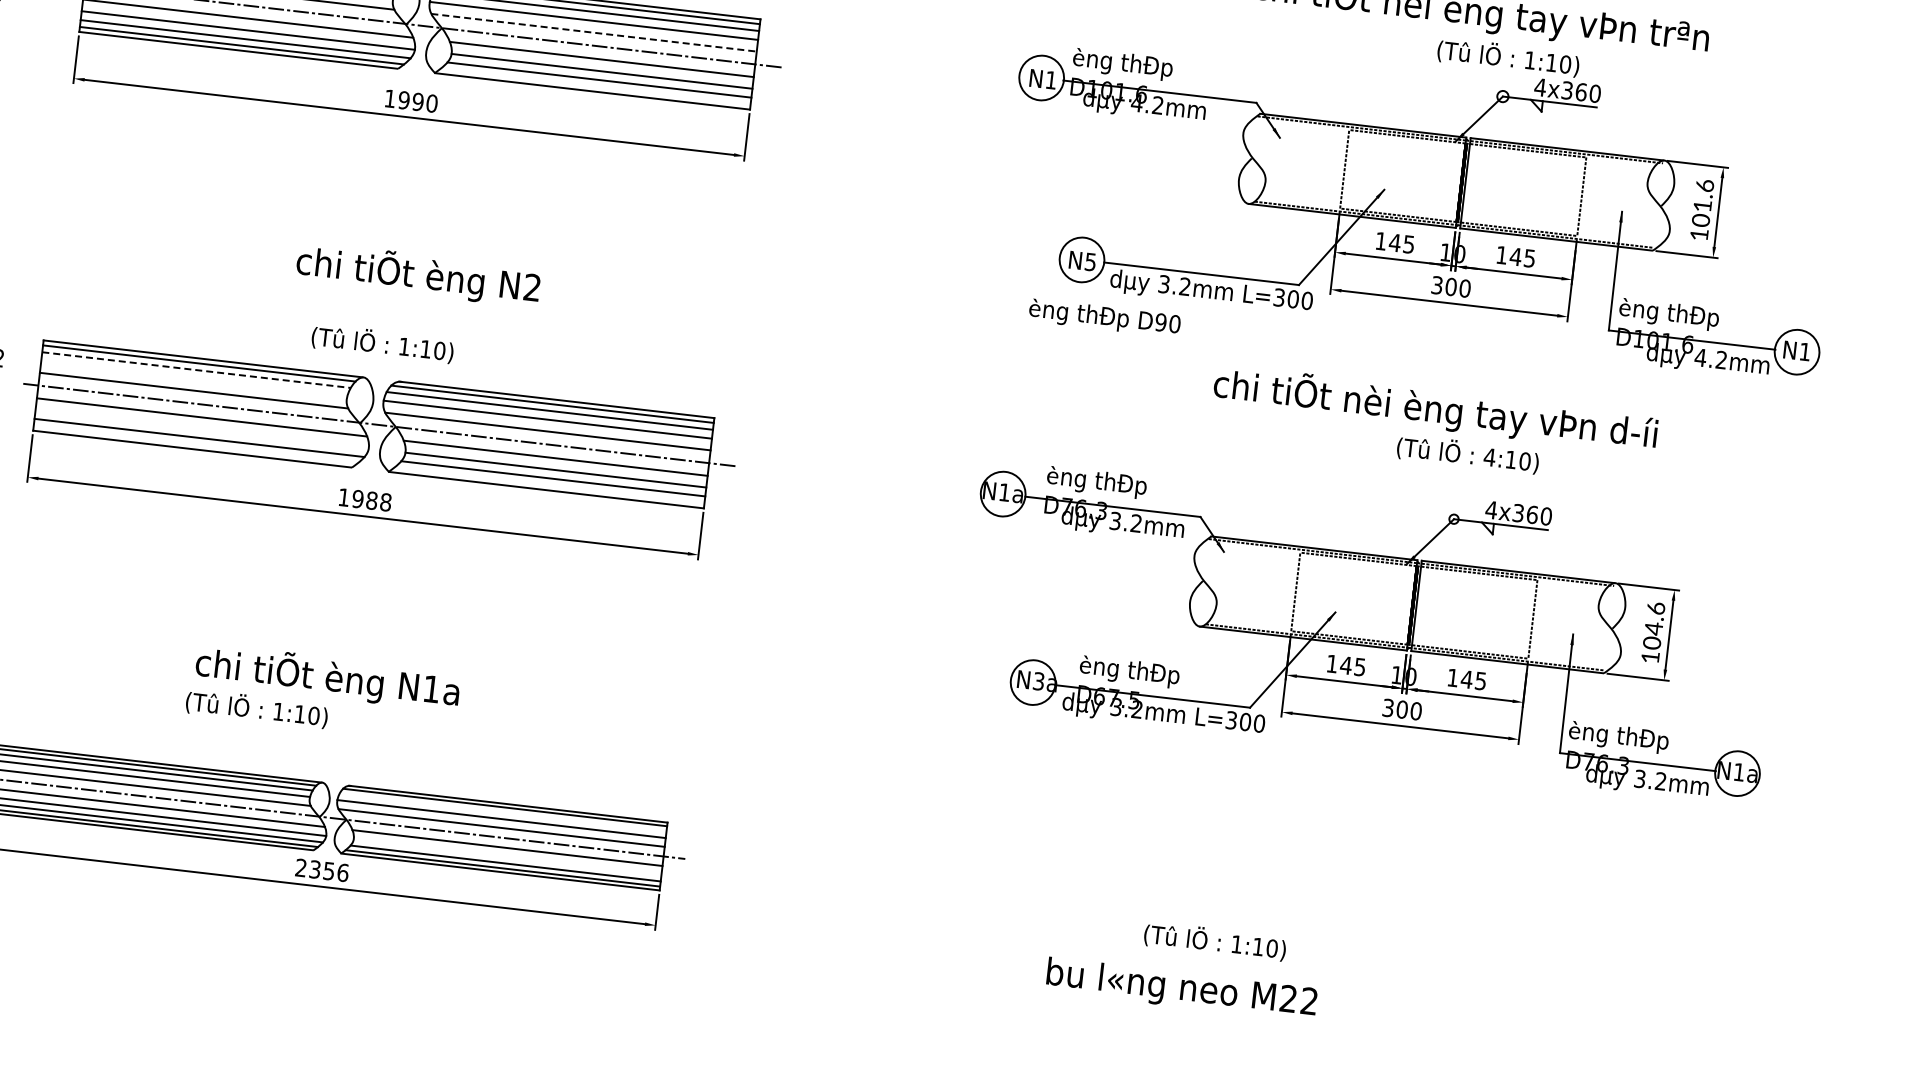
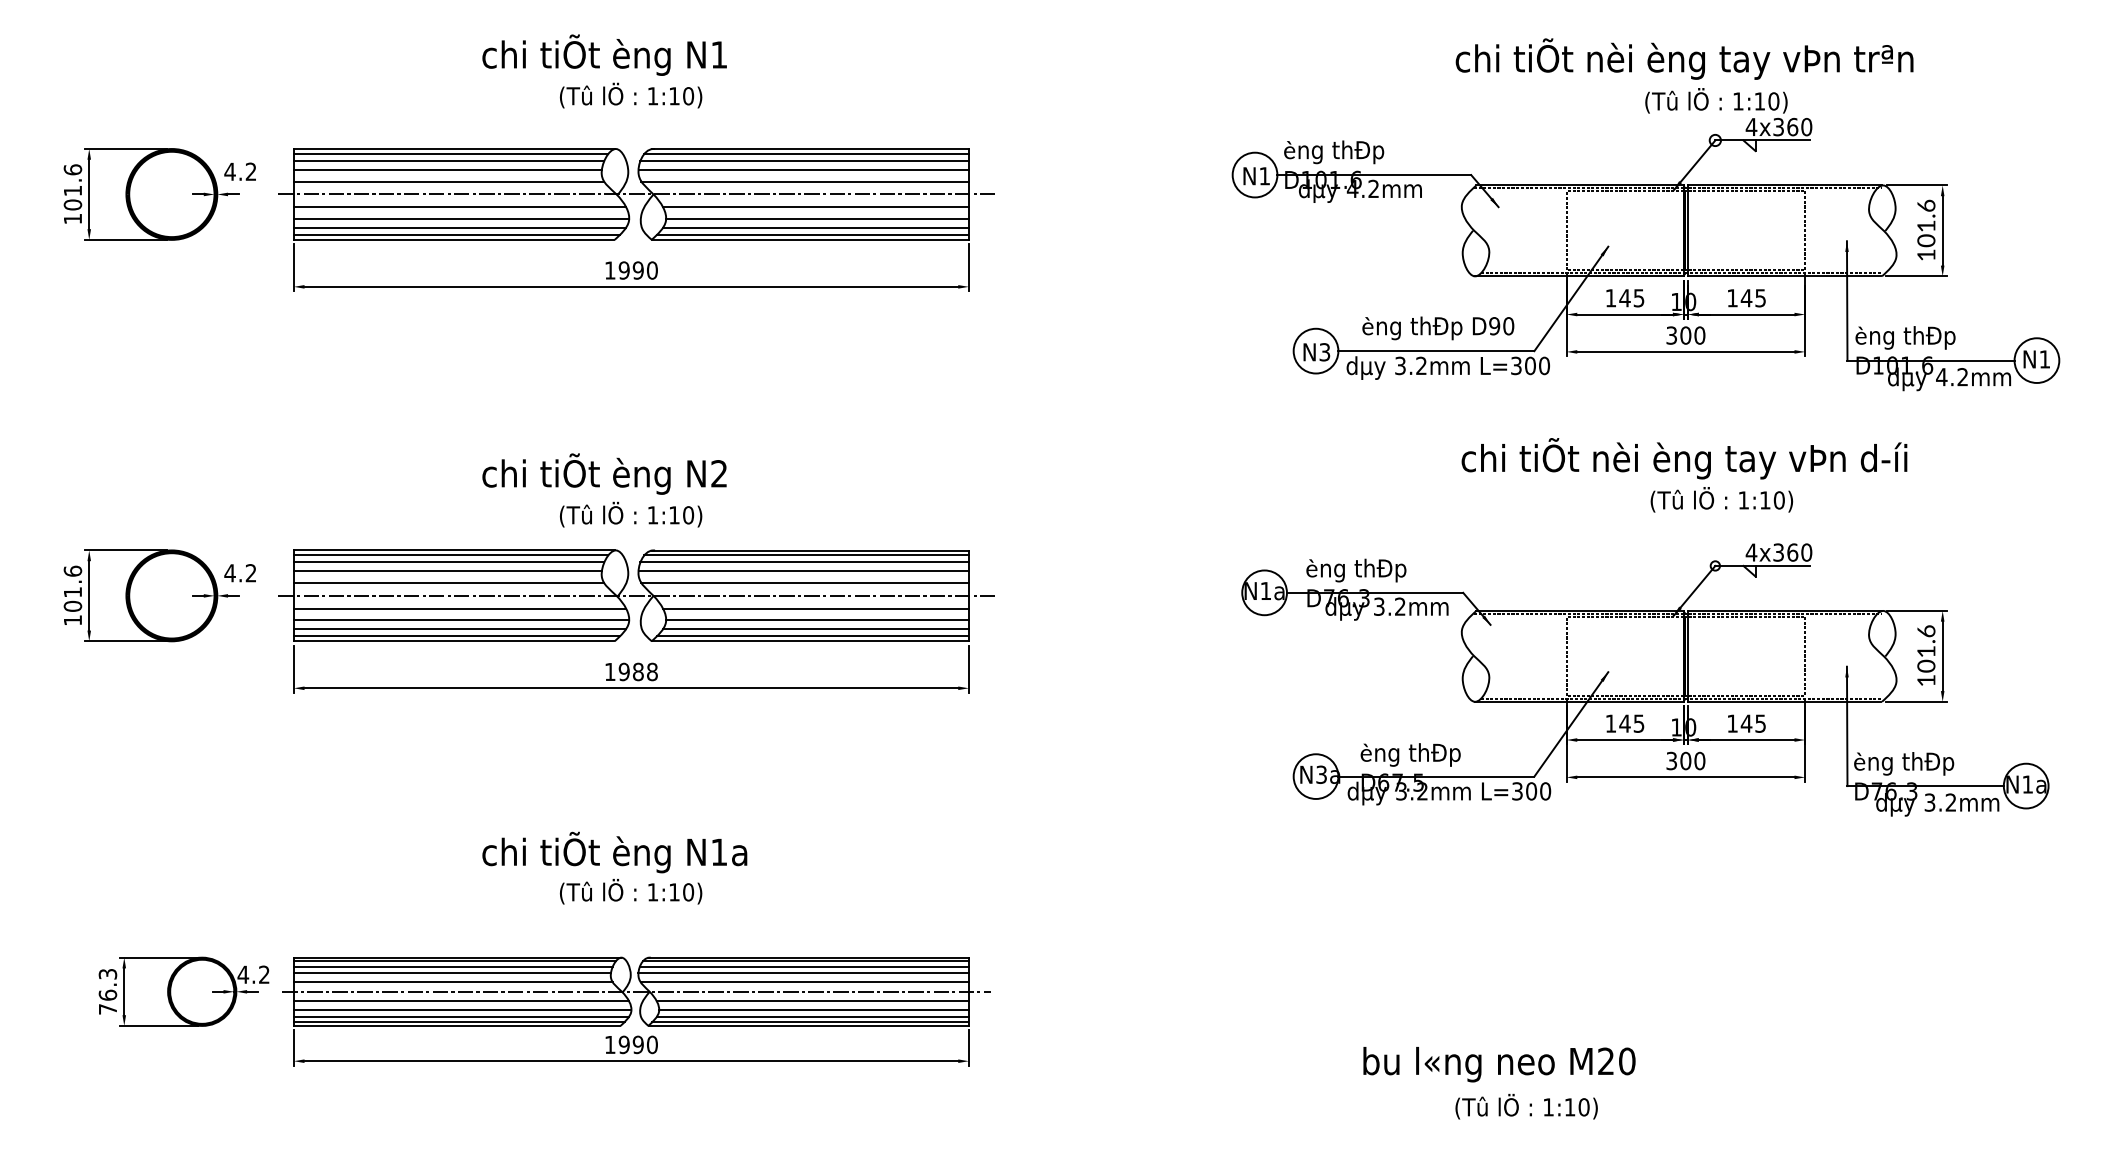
line: (594, 32) -> (805, 181), dashed -> solid
line: (595, 86) -> (812, 234), added
text: (1091, 261) -> (1325, 351), N5 -> N3
text: (418, 274) -> (604, 473), moved
text: (1104, 318) -> (1438, 328), moved
line: (196, 370) -> (449, 562), dashed -> solid
line: (193, 379) -> (447, 571), added
line: (202, 429) -> (461, 620), added
line: (195, 444) -> (456, 636), added
text: (1489, 457) -> (1743, 500), 4:10) -> 1:10)
line: (549, 485) -> (812, 636), added
text: (1653, 628) -> (1926, 651), 104.6 -> 101.6
text: (257, 708) -> (631, 891), moved
line: (502, 812) -> (803, 966), added
line: (507, 857) -> (813, 1010), added
text: (322, 870) -> (631, 1044), 2356 -> 1990
text: (1215, 941) -> (1526, 1106), moved
text: (1309, 1001) -> (1627, 1061), M22 -> M20

